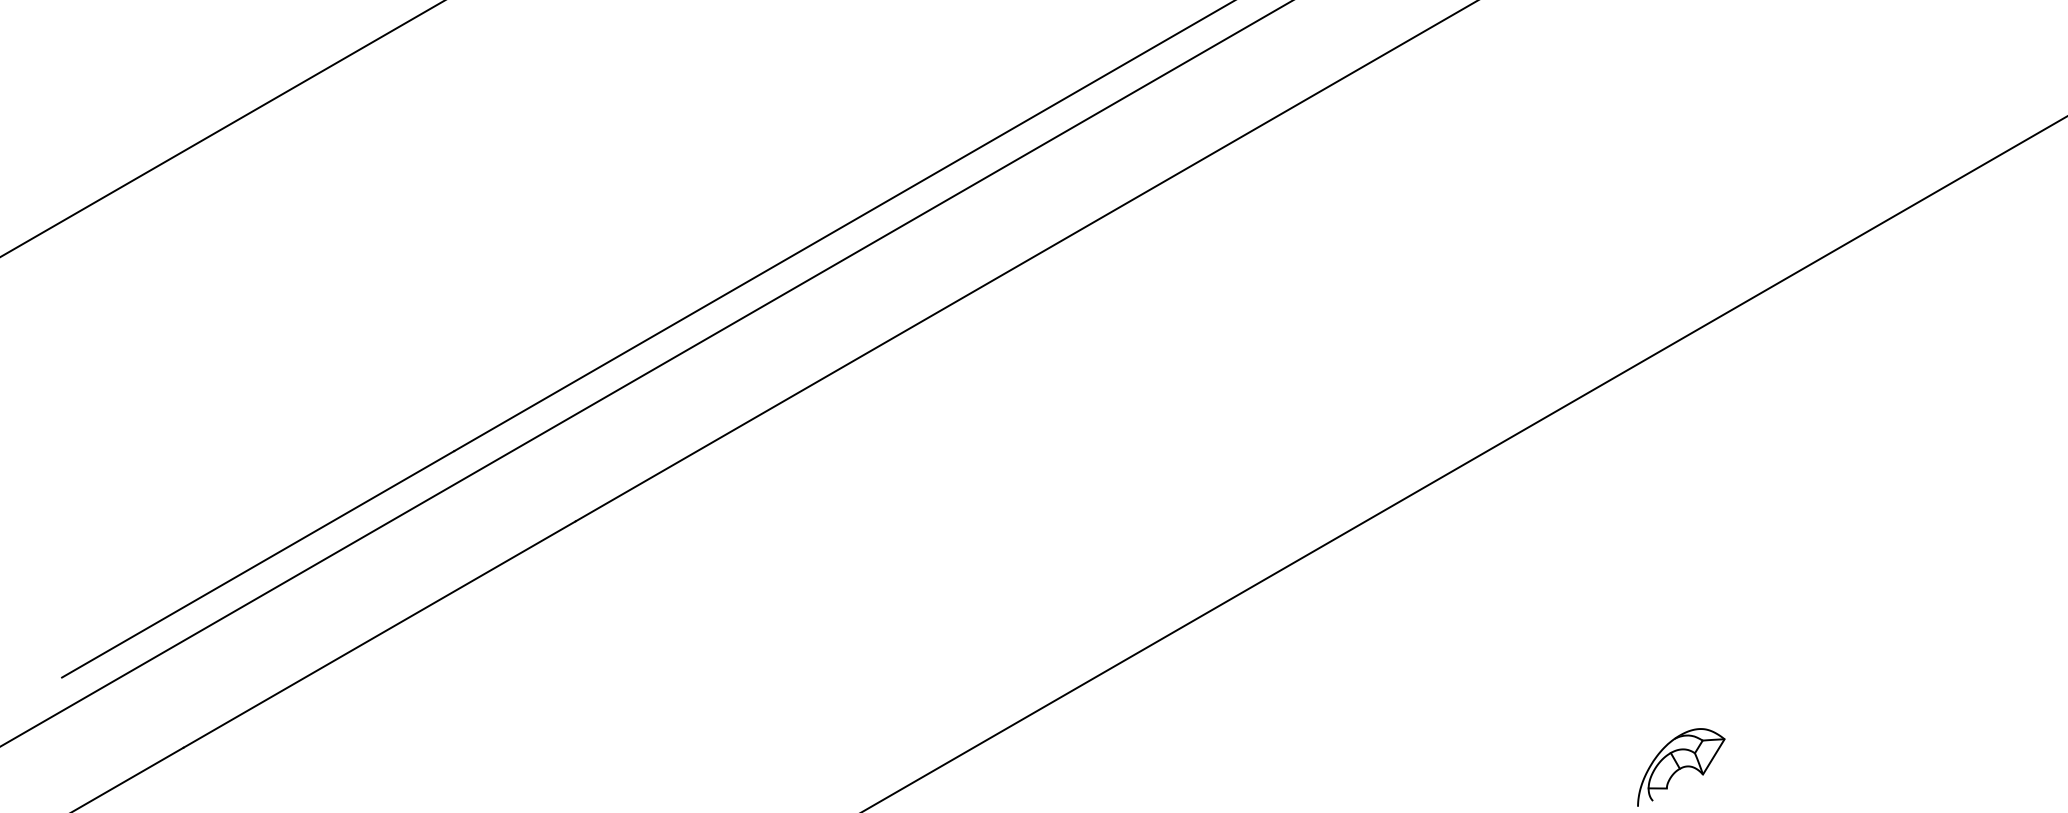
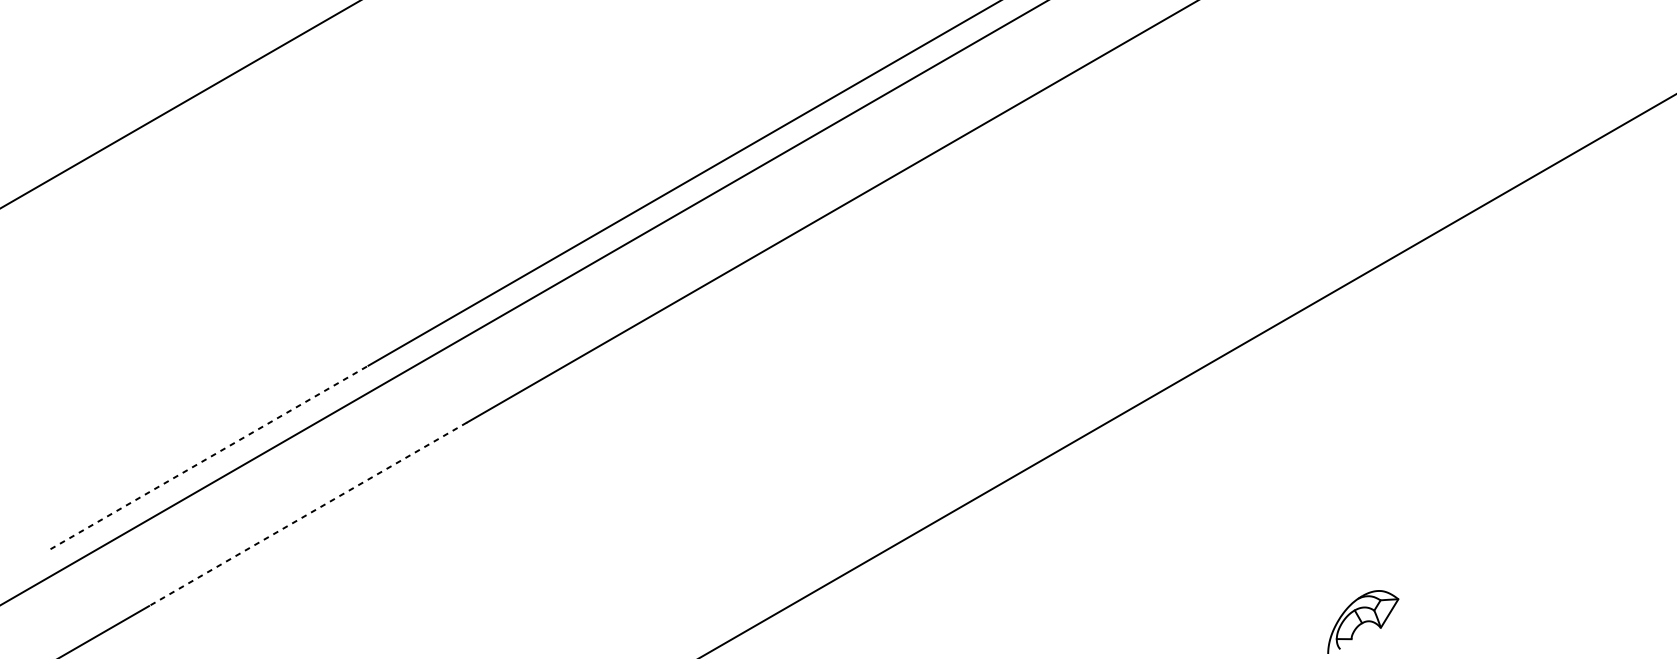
line: (258, 564) -> (209, 457), solid -> dashed
line: (379, 634) -> (307, 514), solid -> dashed

